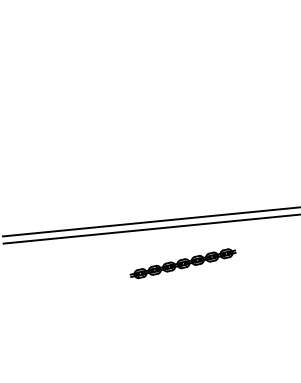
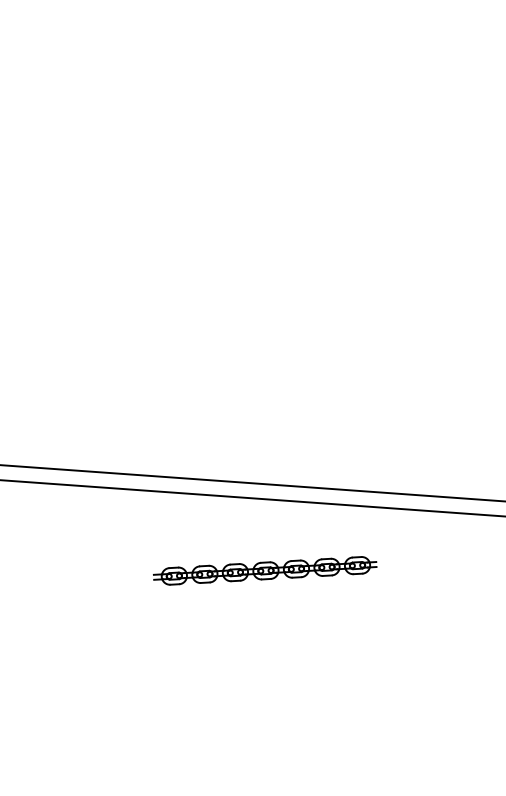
part: (182, 263) -> (263, 570), moved

